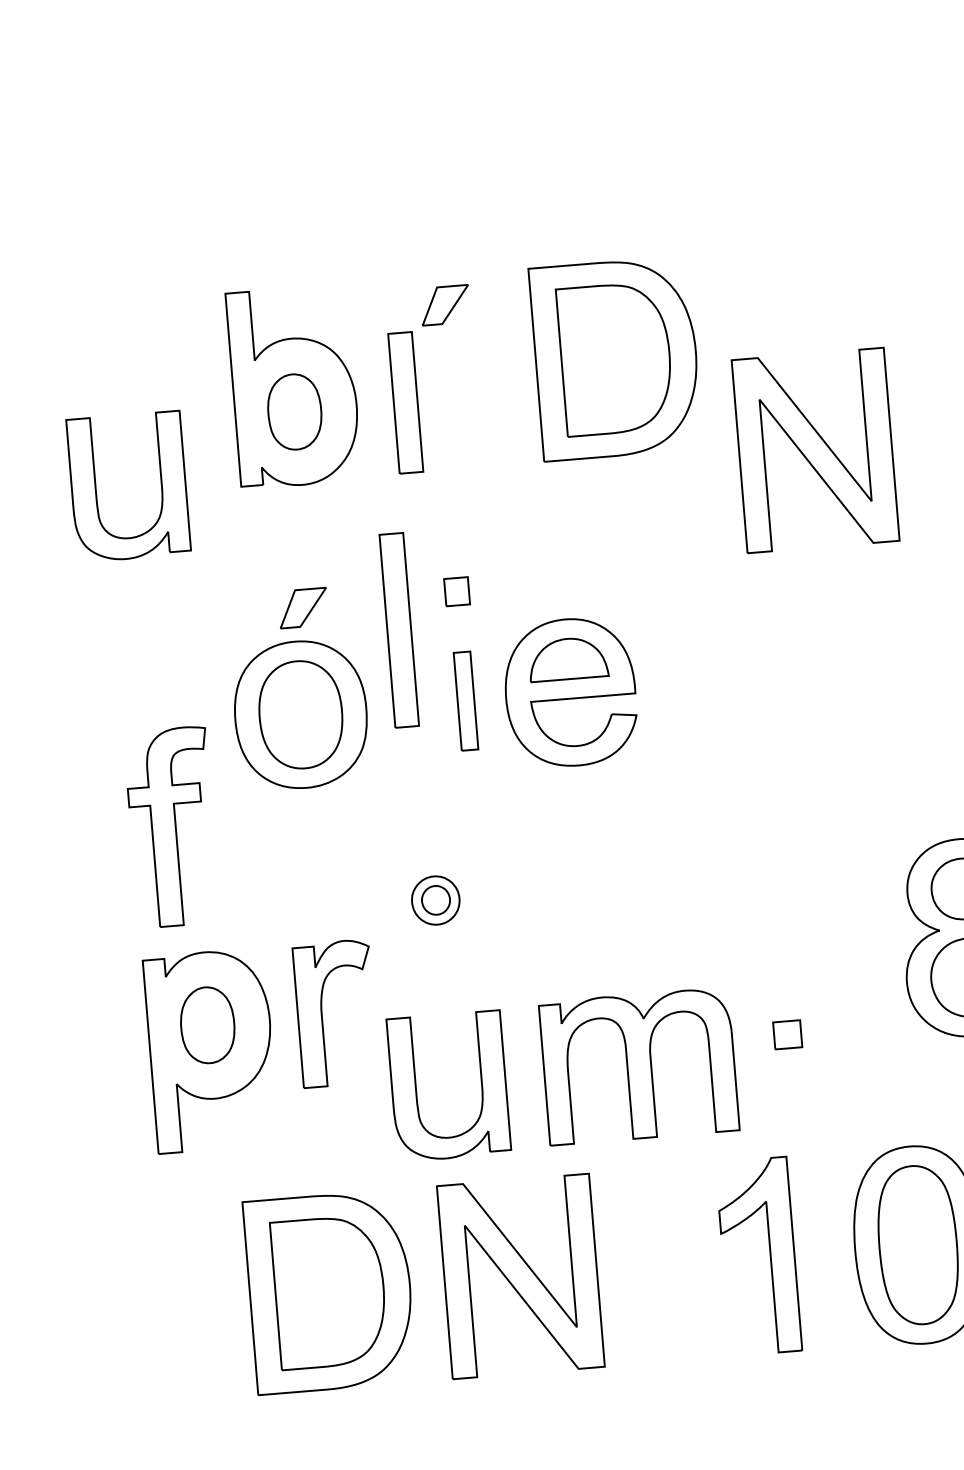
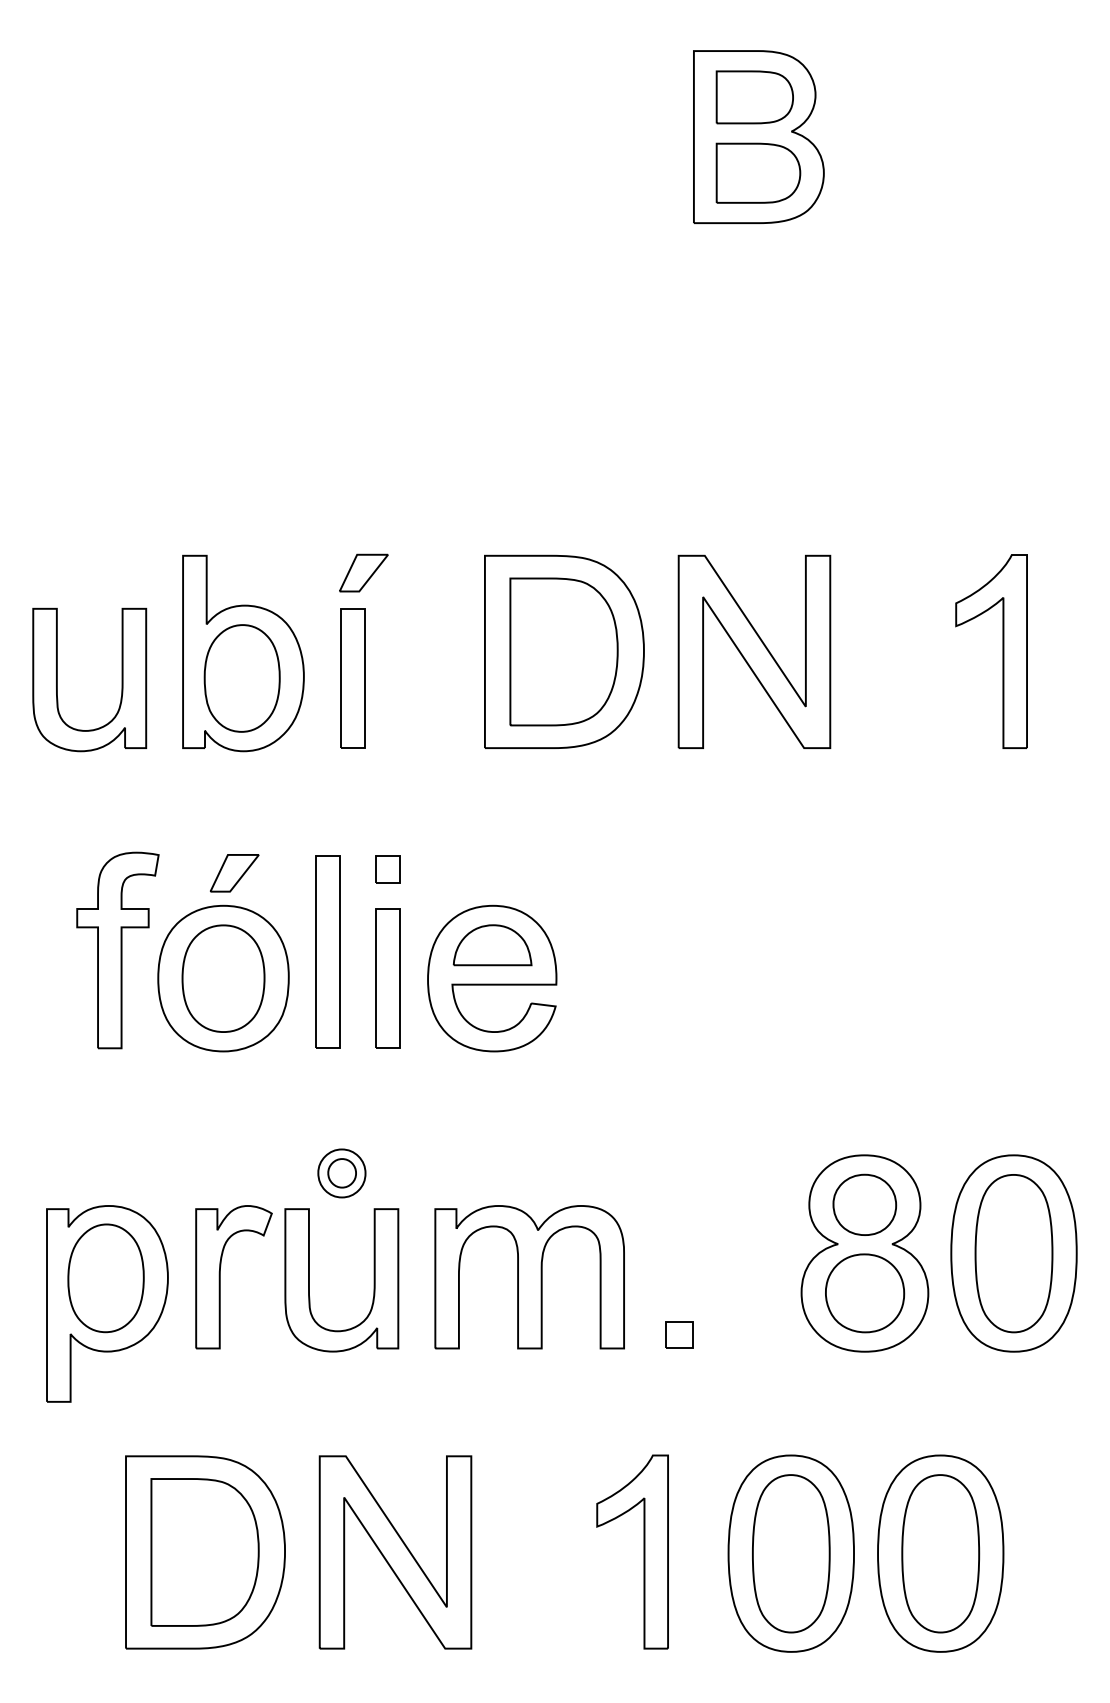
part: (444, 304) -> (363, 572), moved
part: (294, 412) -> (241, 678), size x1.43
part: (815, 450) -> (754, 651), moved
part: (96, 488) -> (57, 679), moved
part: (398, 629) -> (327, 951), moved
part: (465, 701) -> (387, 978), size x1.43
part: (171, 827) -> (117, 950), moved
part: (207, 1025) -> (105, 1278), size x1.43
part: (638, 1066) -> (529, 1277), moved
part: (416, 1089) -> (309, 1280), moved

